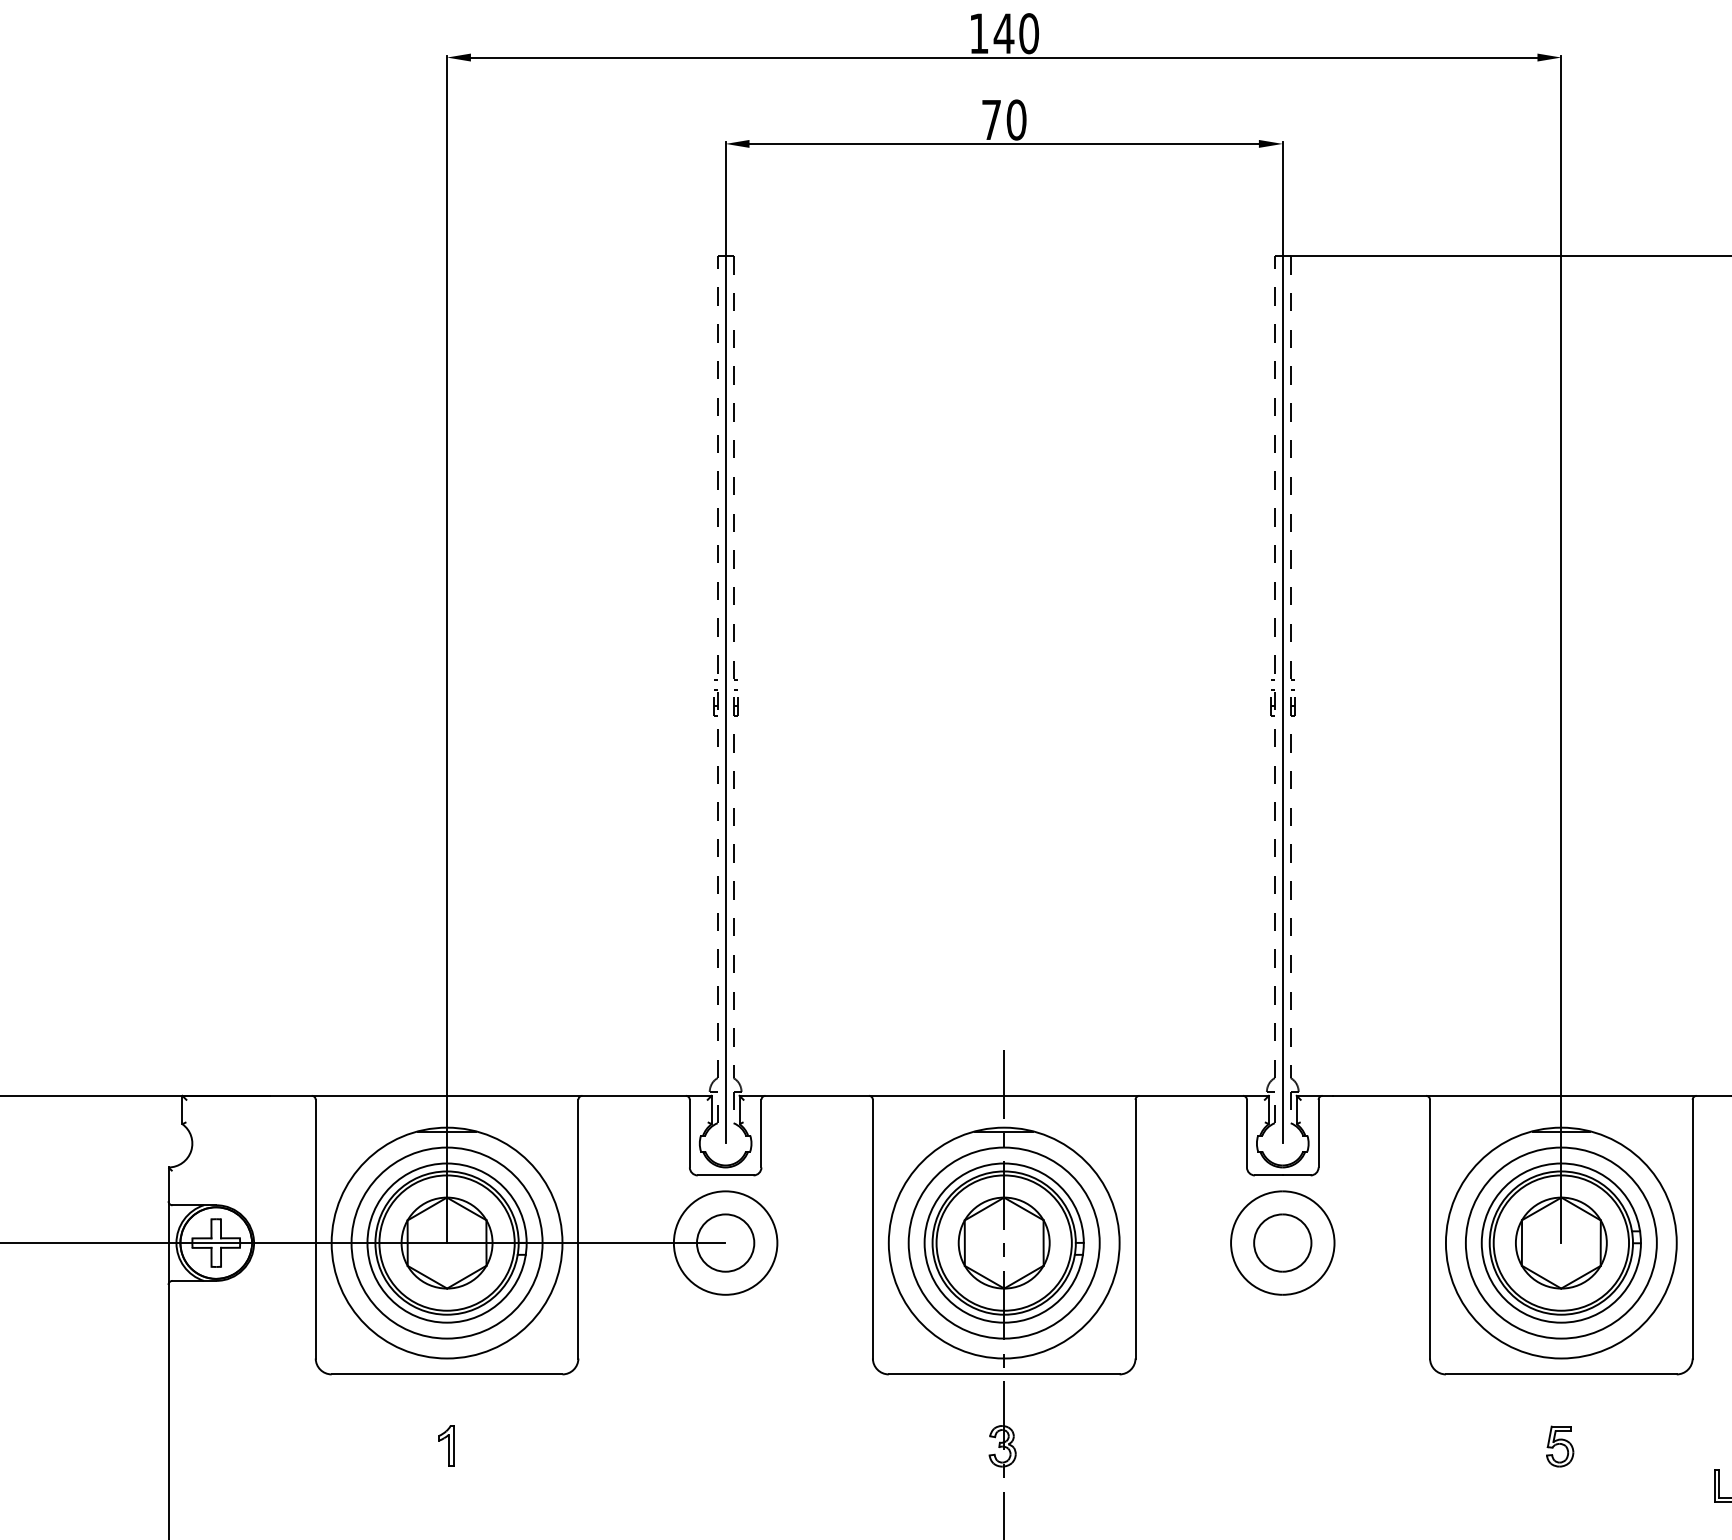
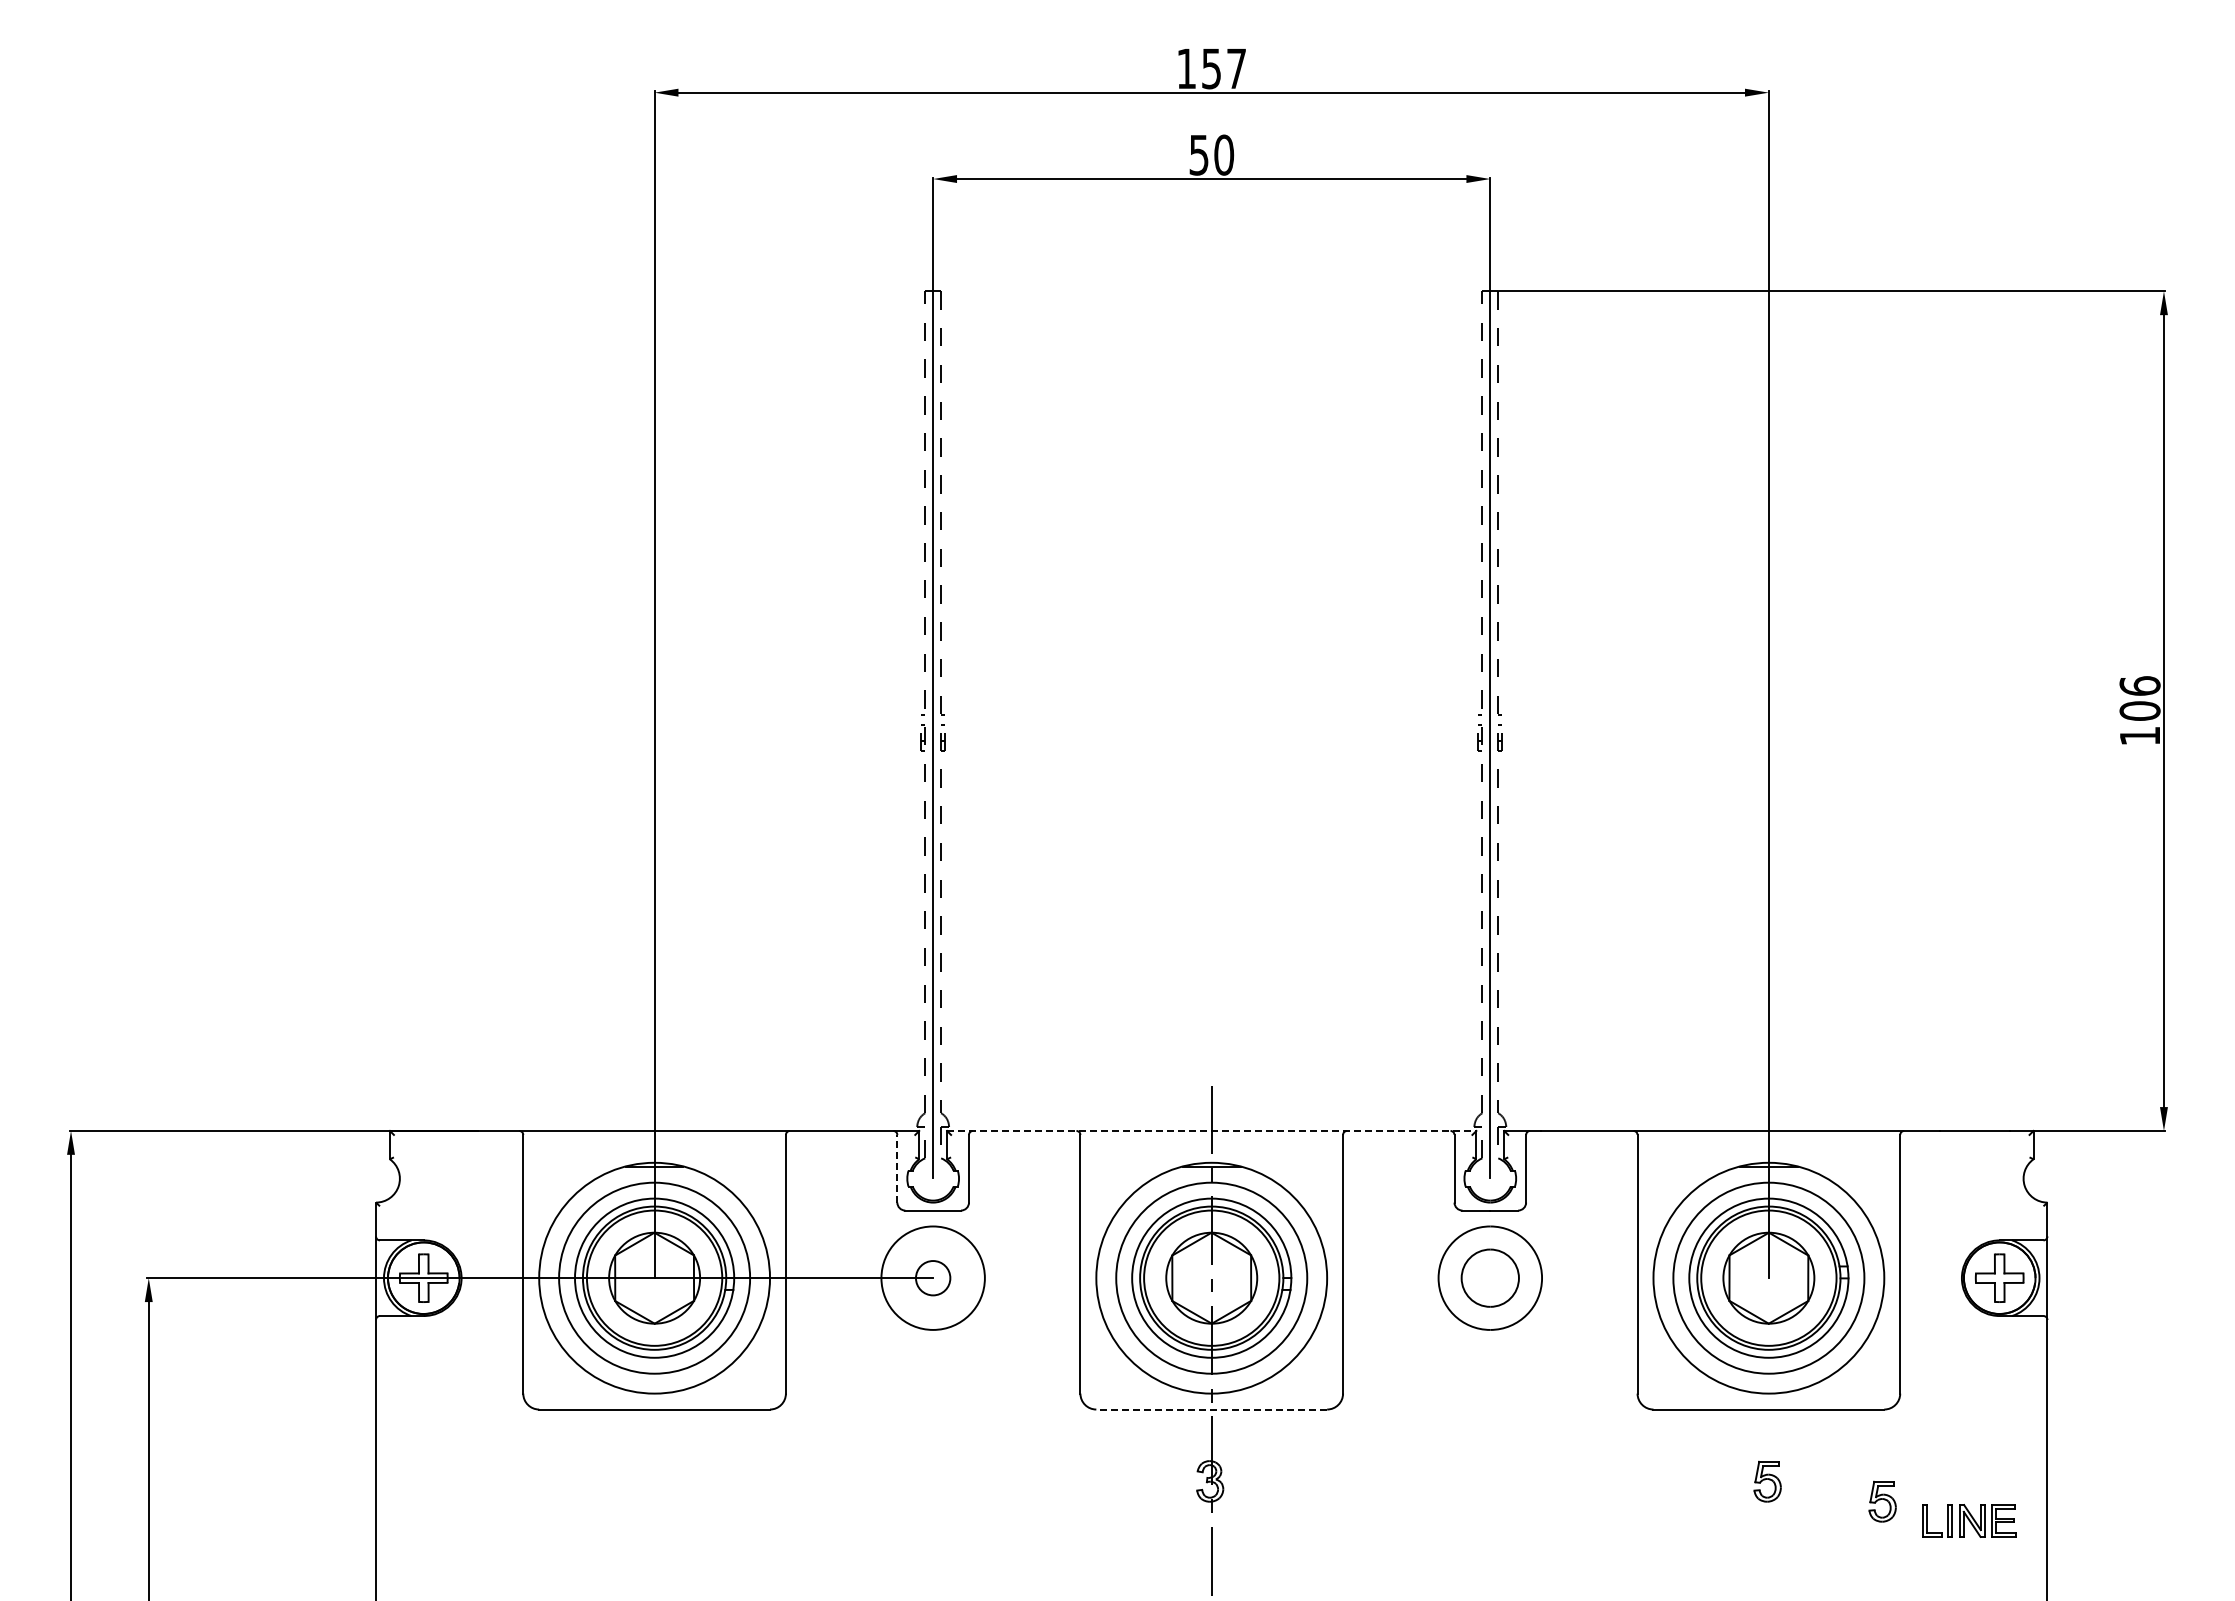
text: (1015, 33) -> (1223, 68), 140 -> 157
text: (990, 120) -> (1198, 155), 70 -> 50
line: (1003, 1095) -> (1211, 1130), solid -> dashed
line: (689, 1133) -> (897, 1168), solid -> dashed
circle: (724, 1242) -> (932, 1277), size x0.6
line: (1003, 1374) -> (1211, 1409), solid -> dashed
part: (445, 1445) -> (653, 1480), removed
part: (1674, 1466) -> (1882, 1501), added

